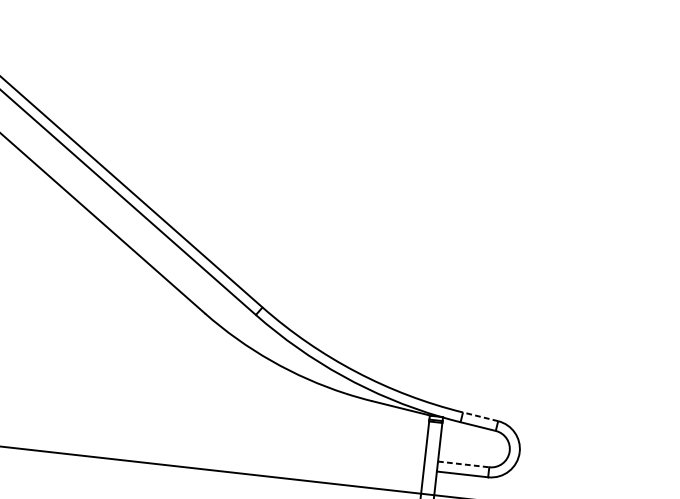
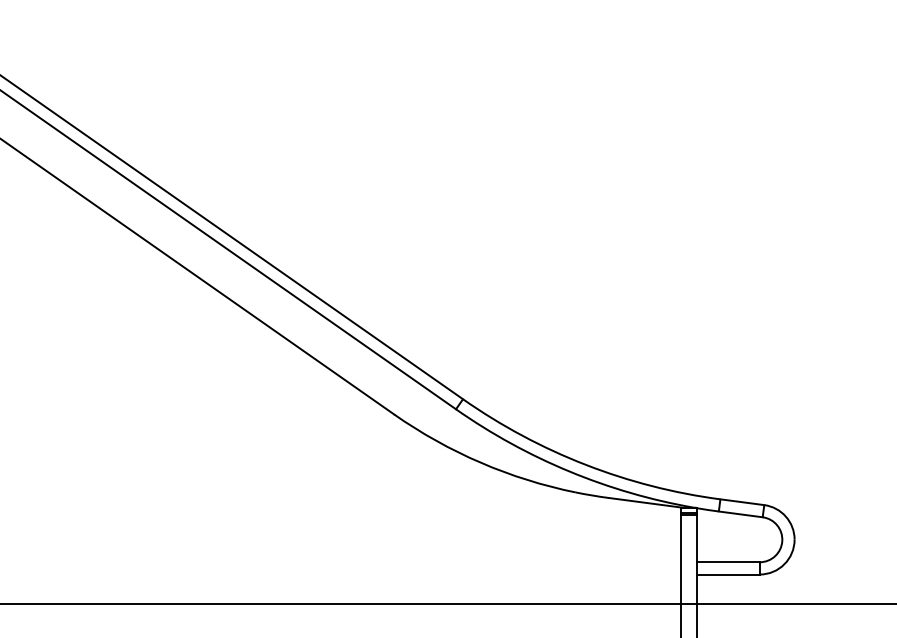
line: (479, 416) -> (741, 502), dashed -> solid
line: (463, 464) -> (728, 562), dashed -> solid

